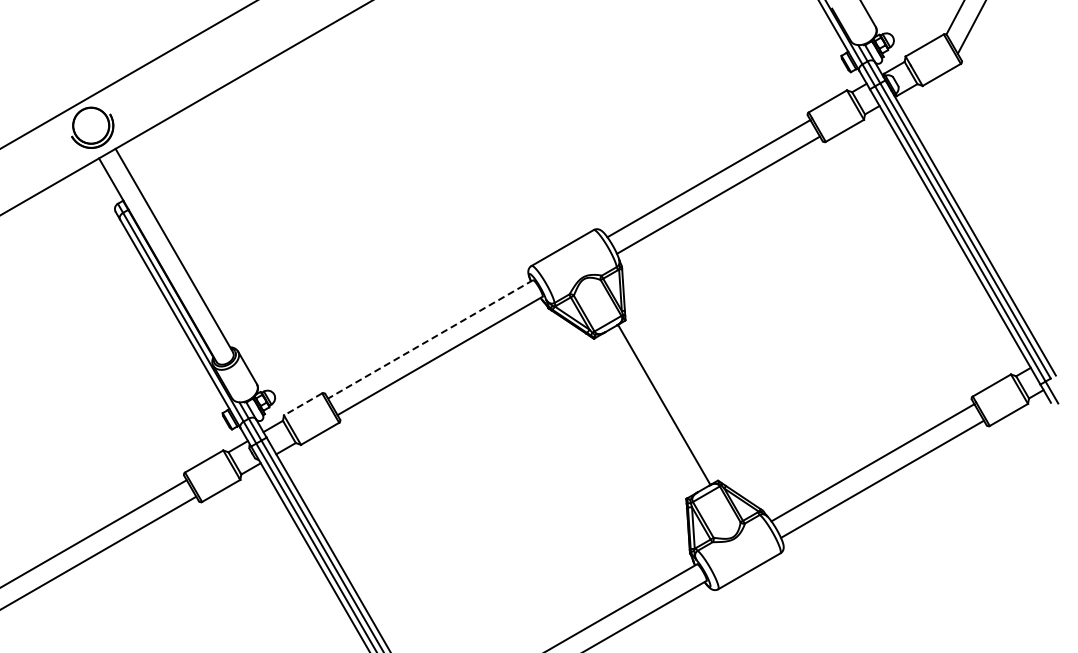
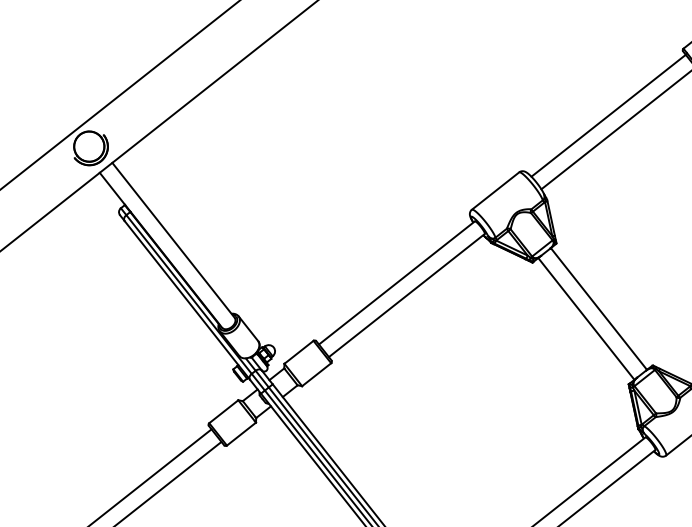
line: (430, 339) -> (396, 283), dashed -> solid
line: (302, 404) -> (298, 352), dashed -> solid
line: (647, 414) -> (586, 319), added

